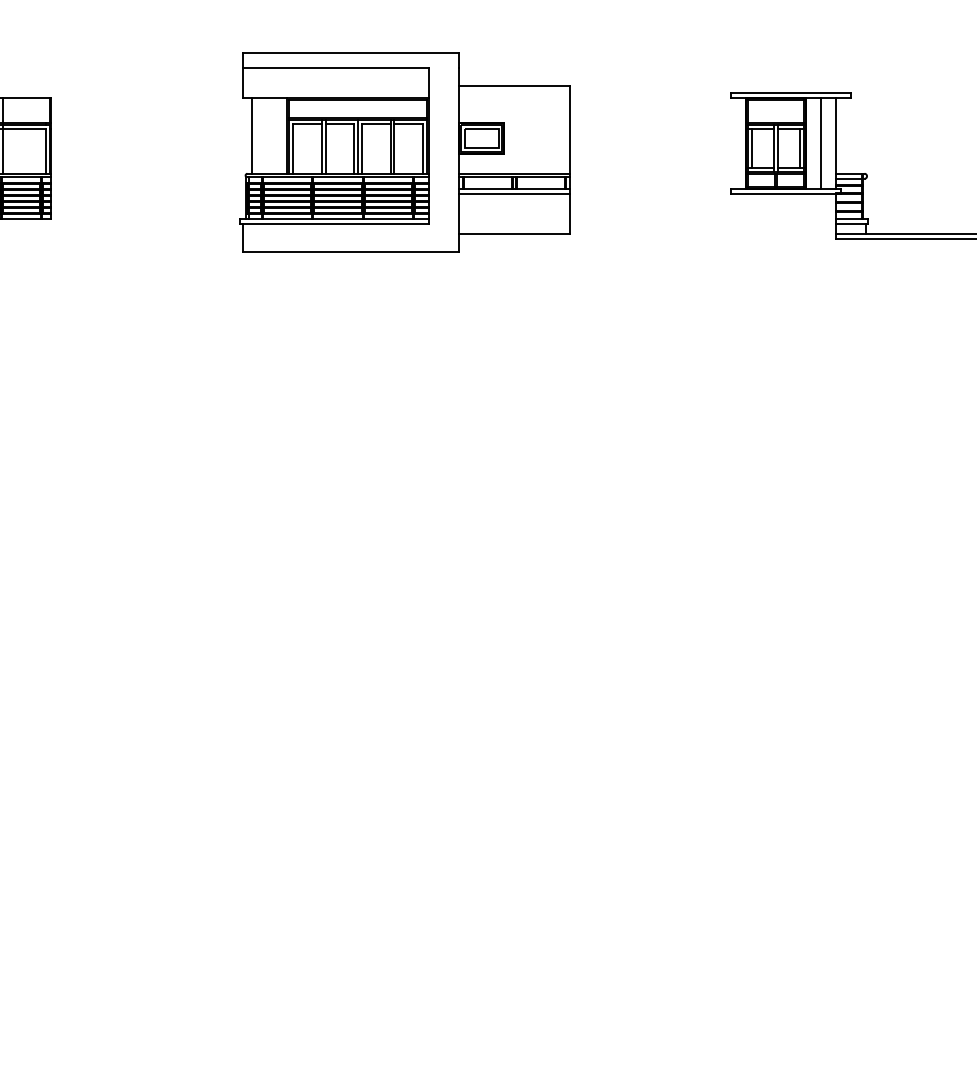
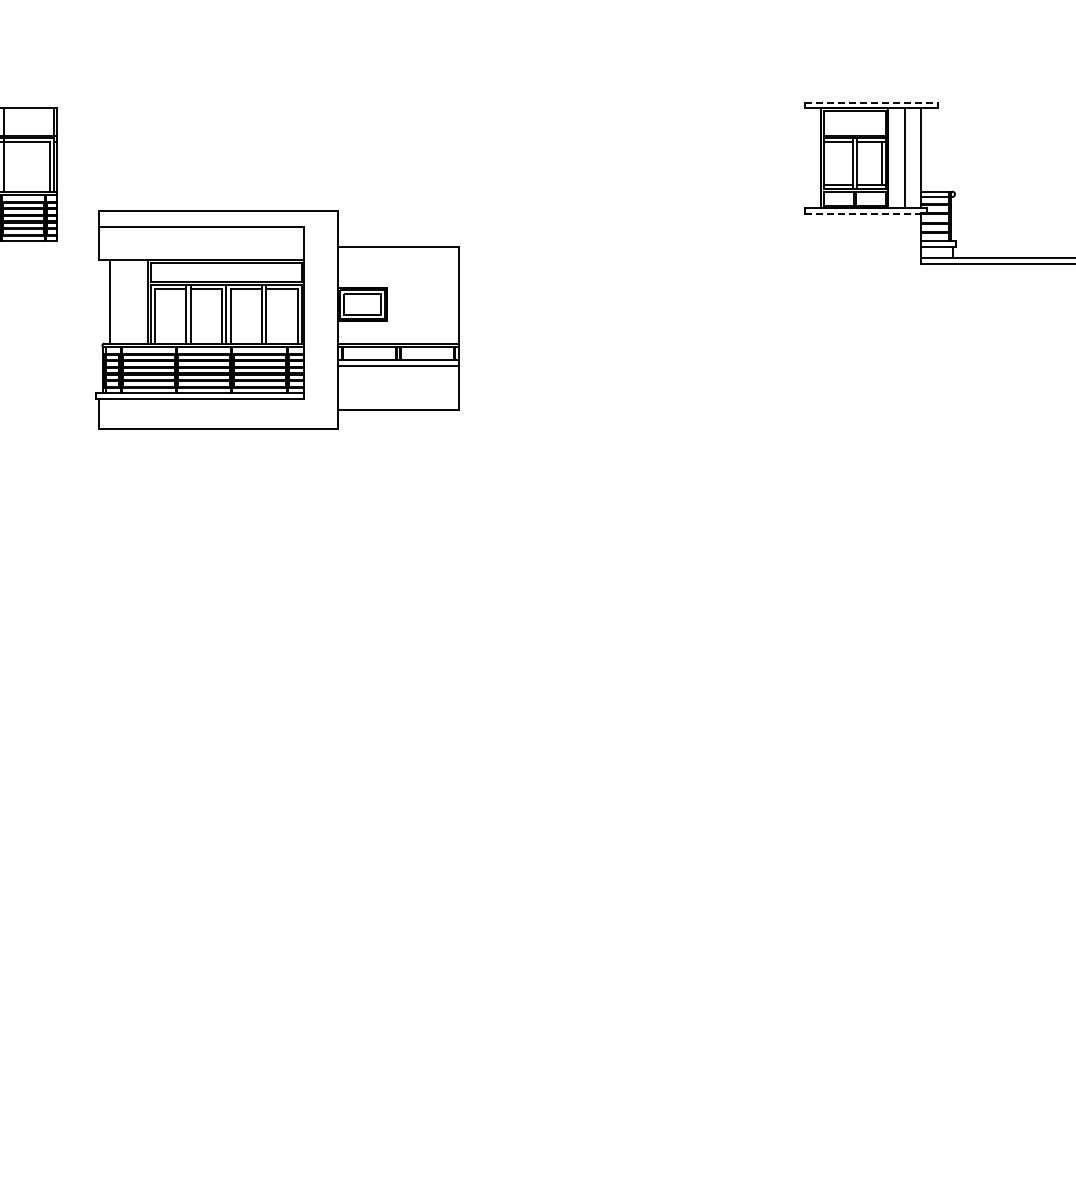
line: (791, 92) -> (871, 102), solid -> dashed
line: (751, 148) -> (827, 163), removed
part: (404, 151) -> (277, 319), moved
line: (785, 193) -> (865, 213), solid -> dashed

